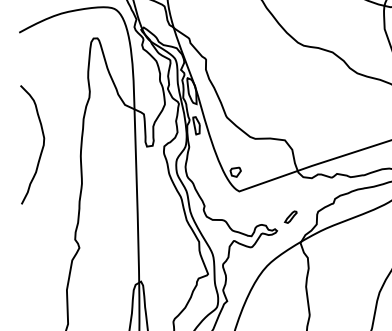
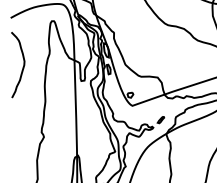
curve: (40, 149) -> (22, 67), moved

